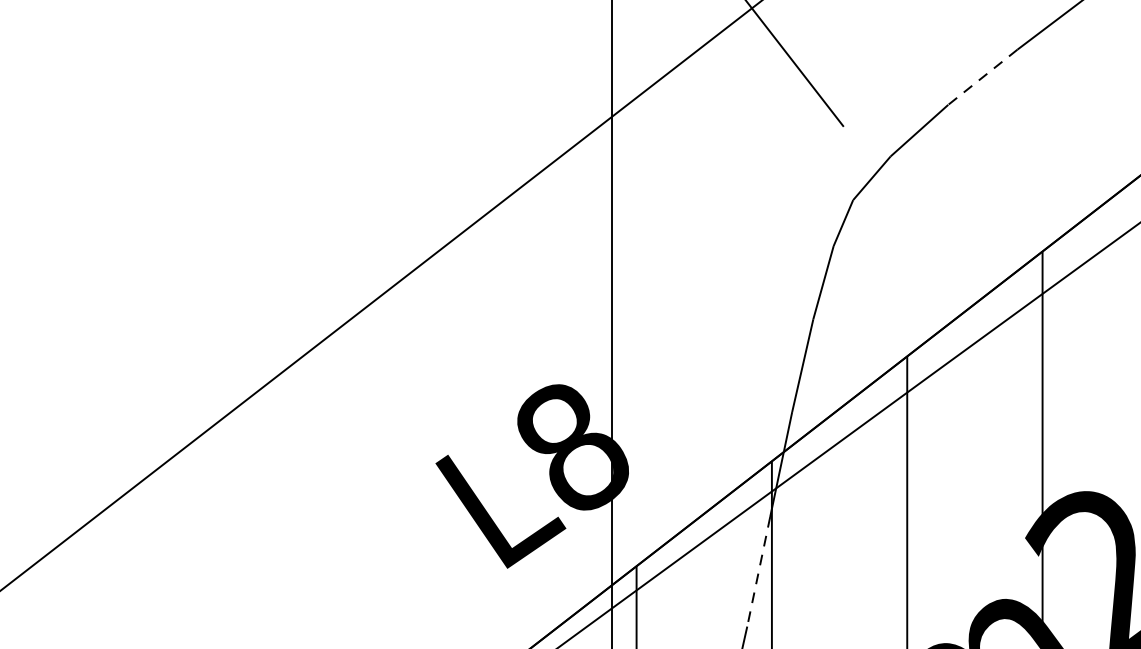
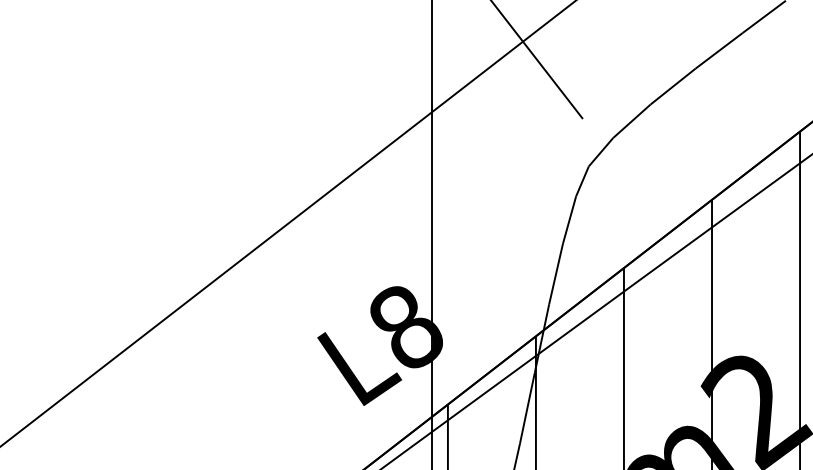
line: (983, 77) -> (673, 86), dashed -> solid
line: (758, 572) -> (527, 408), dashed -> solid

